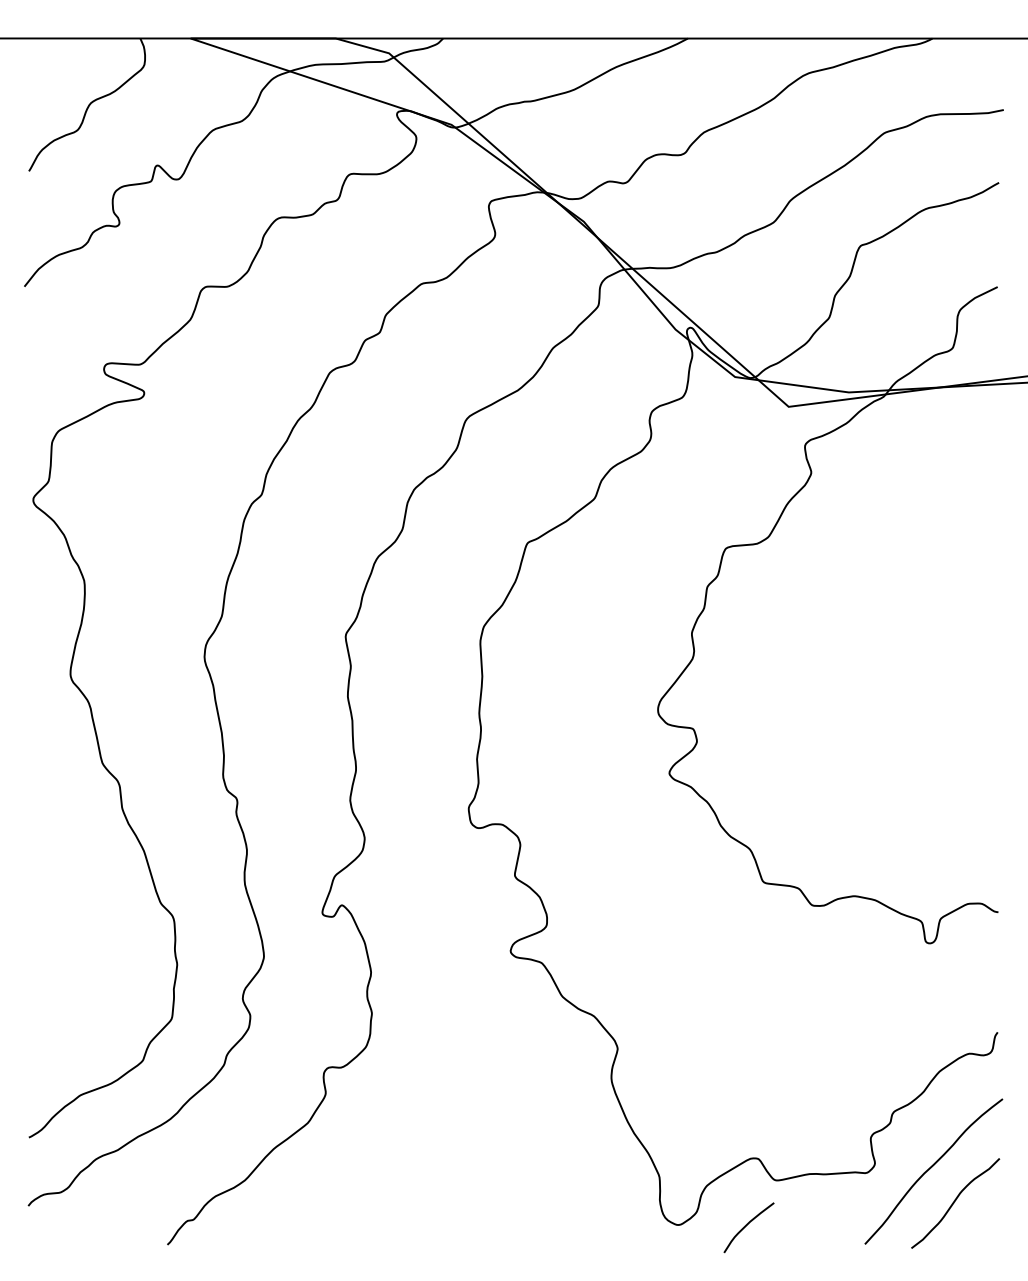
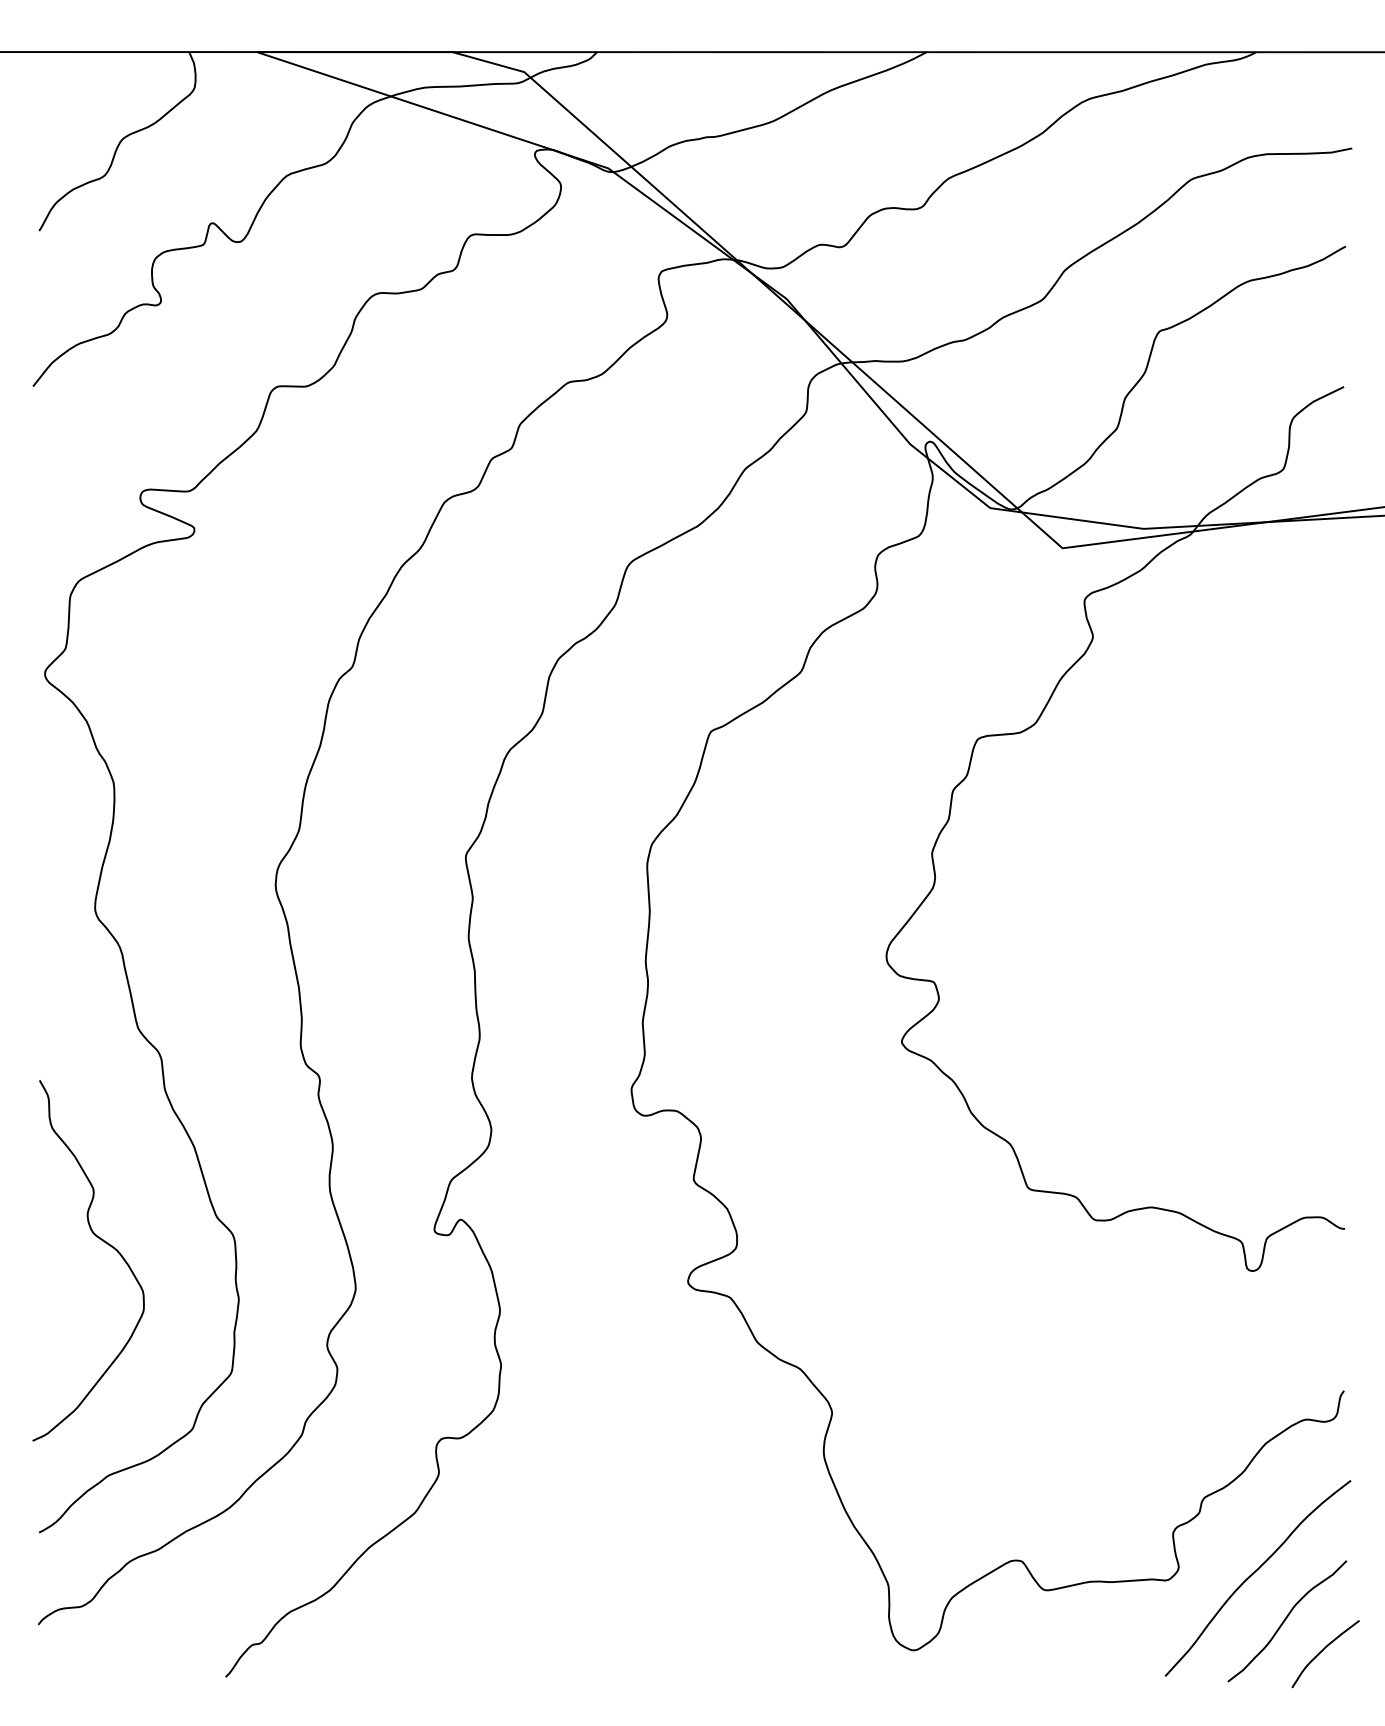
curve: (75, 921) -> (101, 1241), added
curve: (747, 1225) -> (1323, 1650), moved

